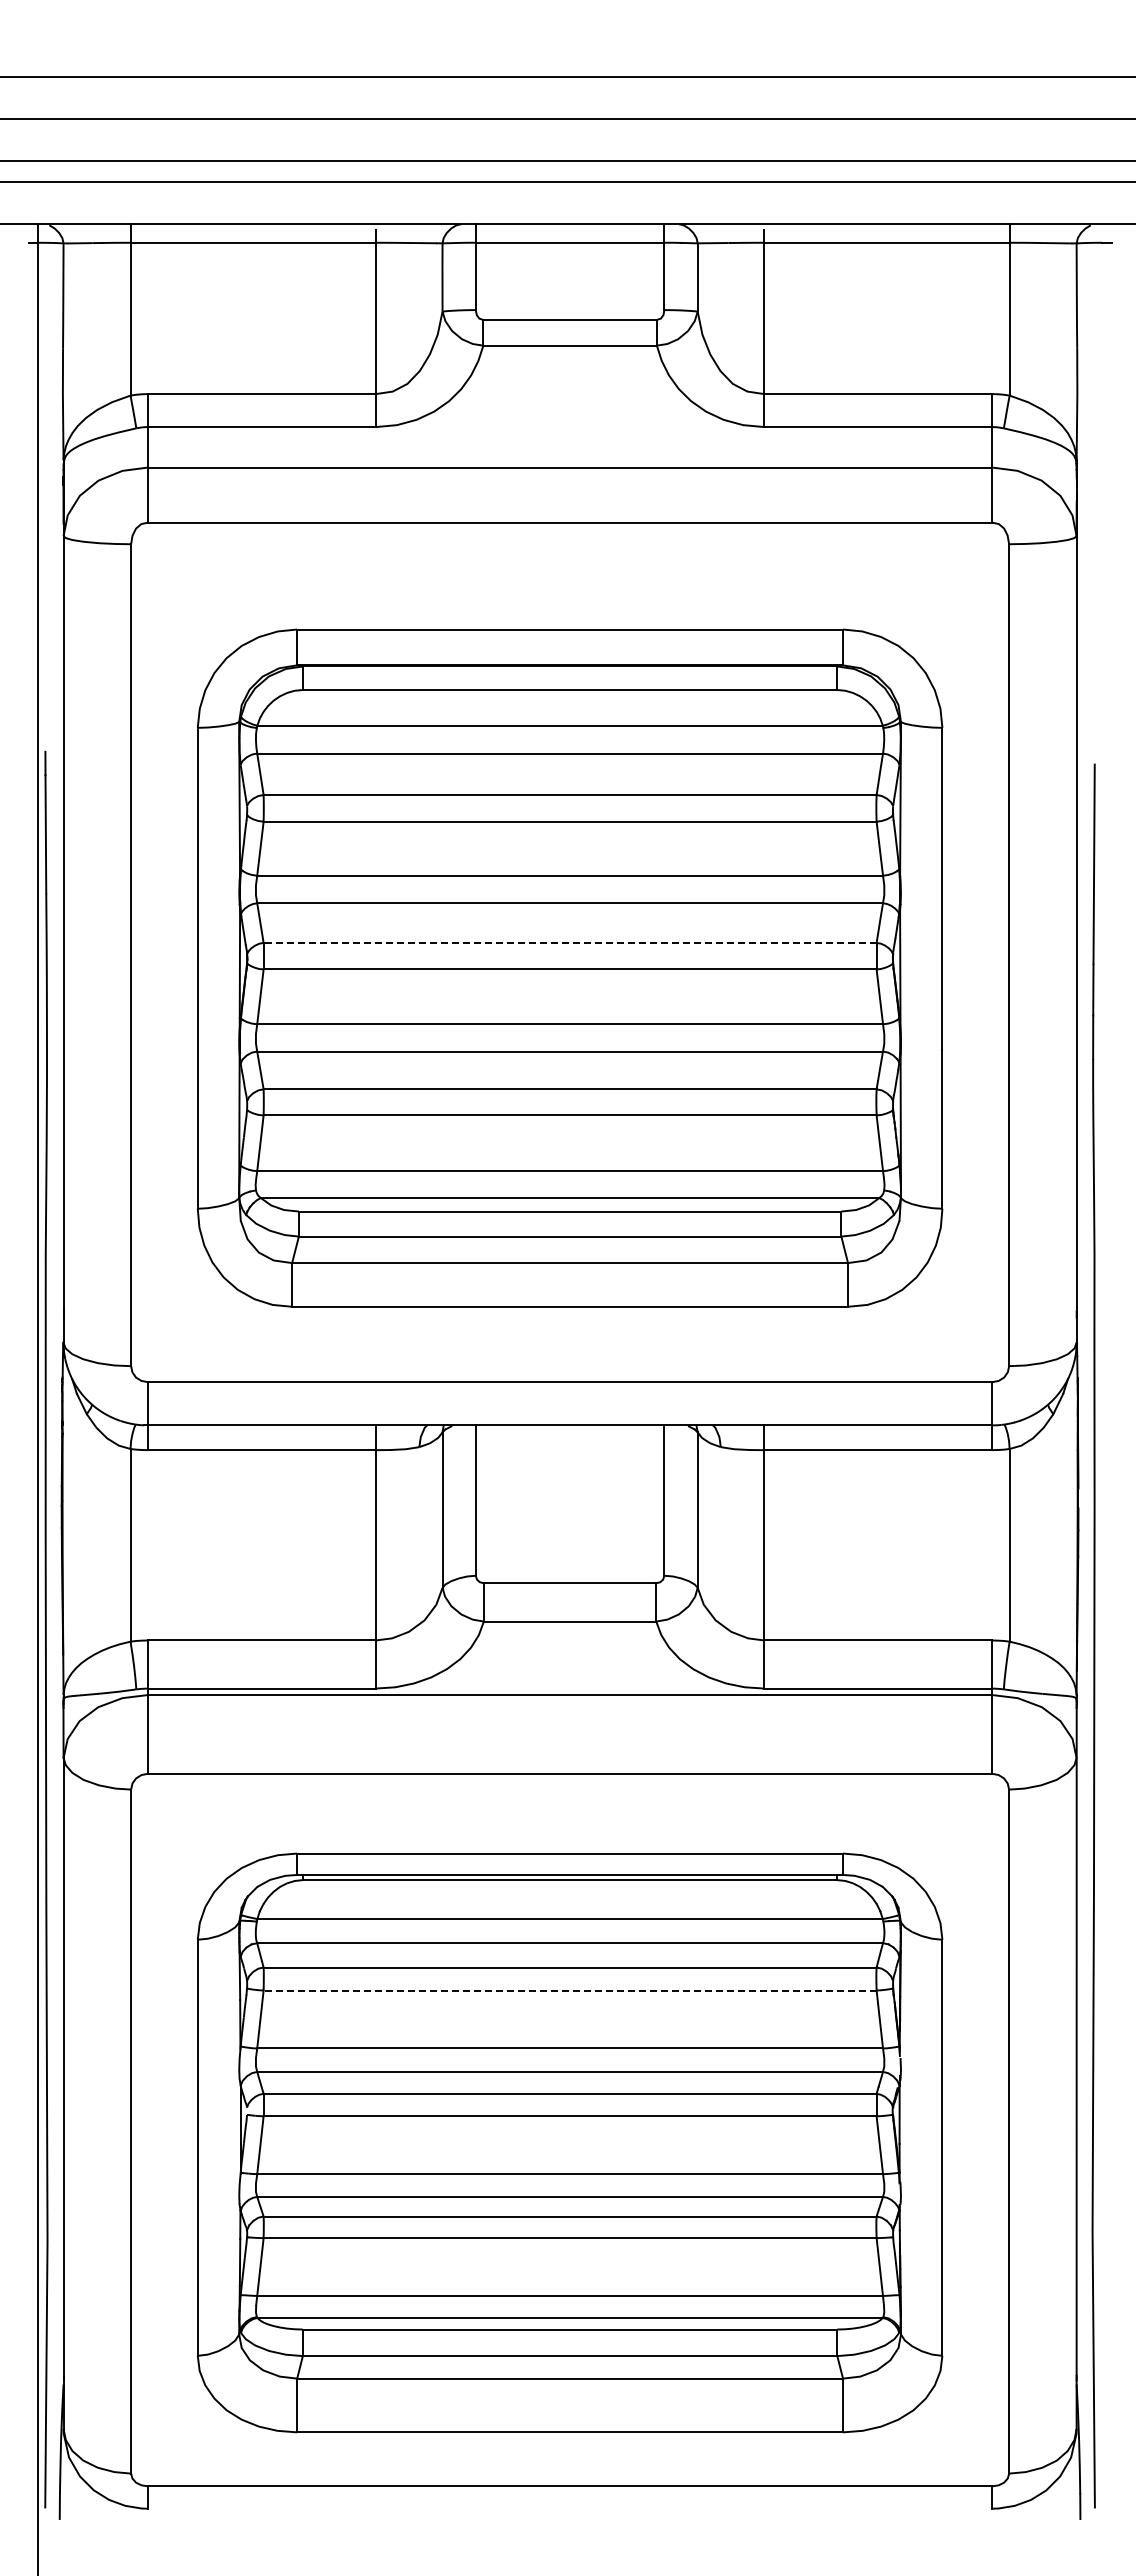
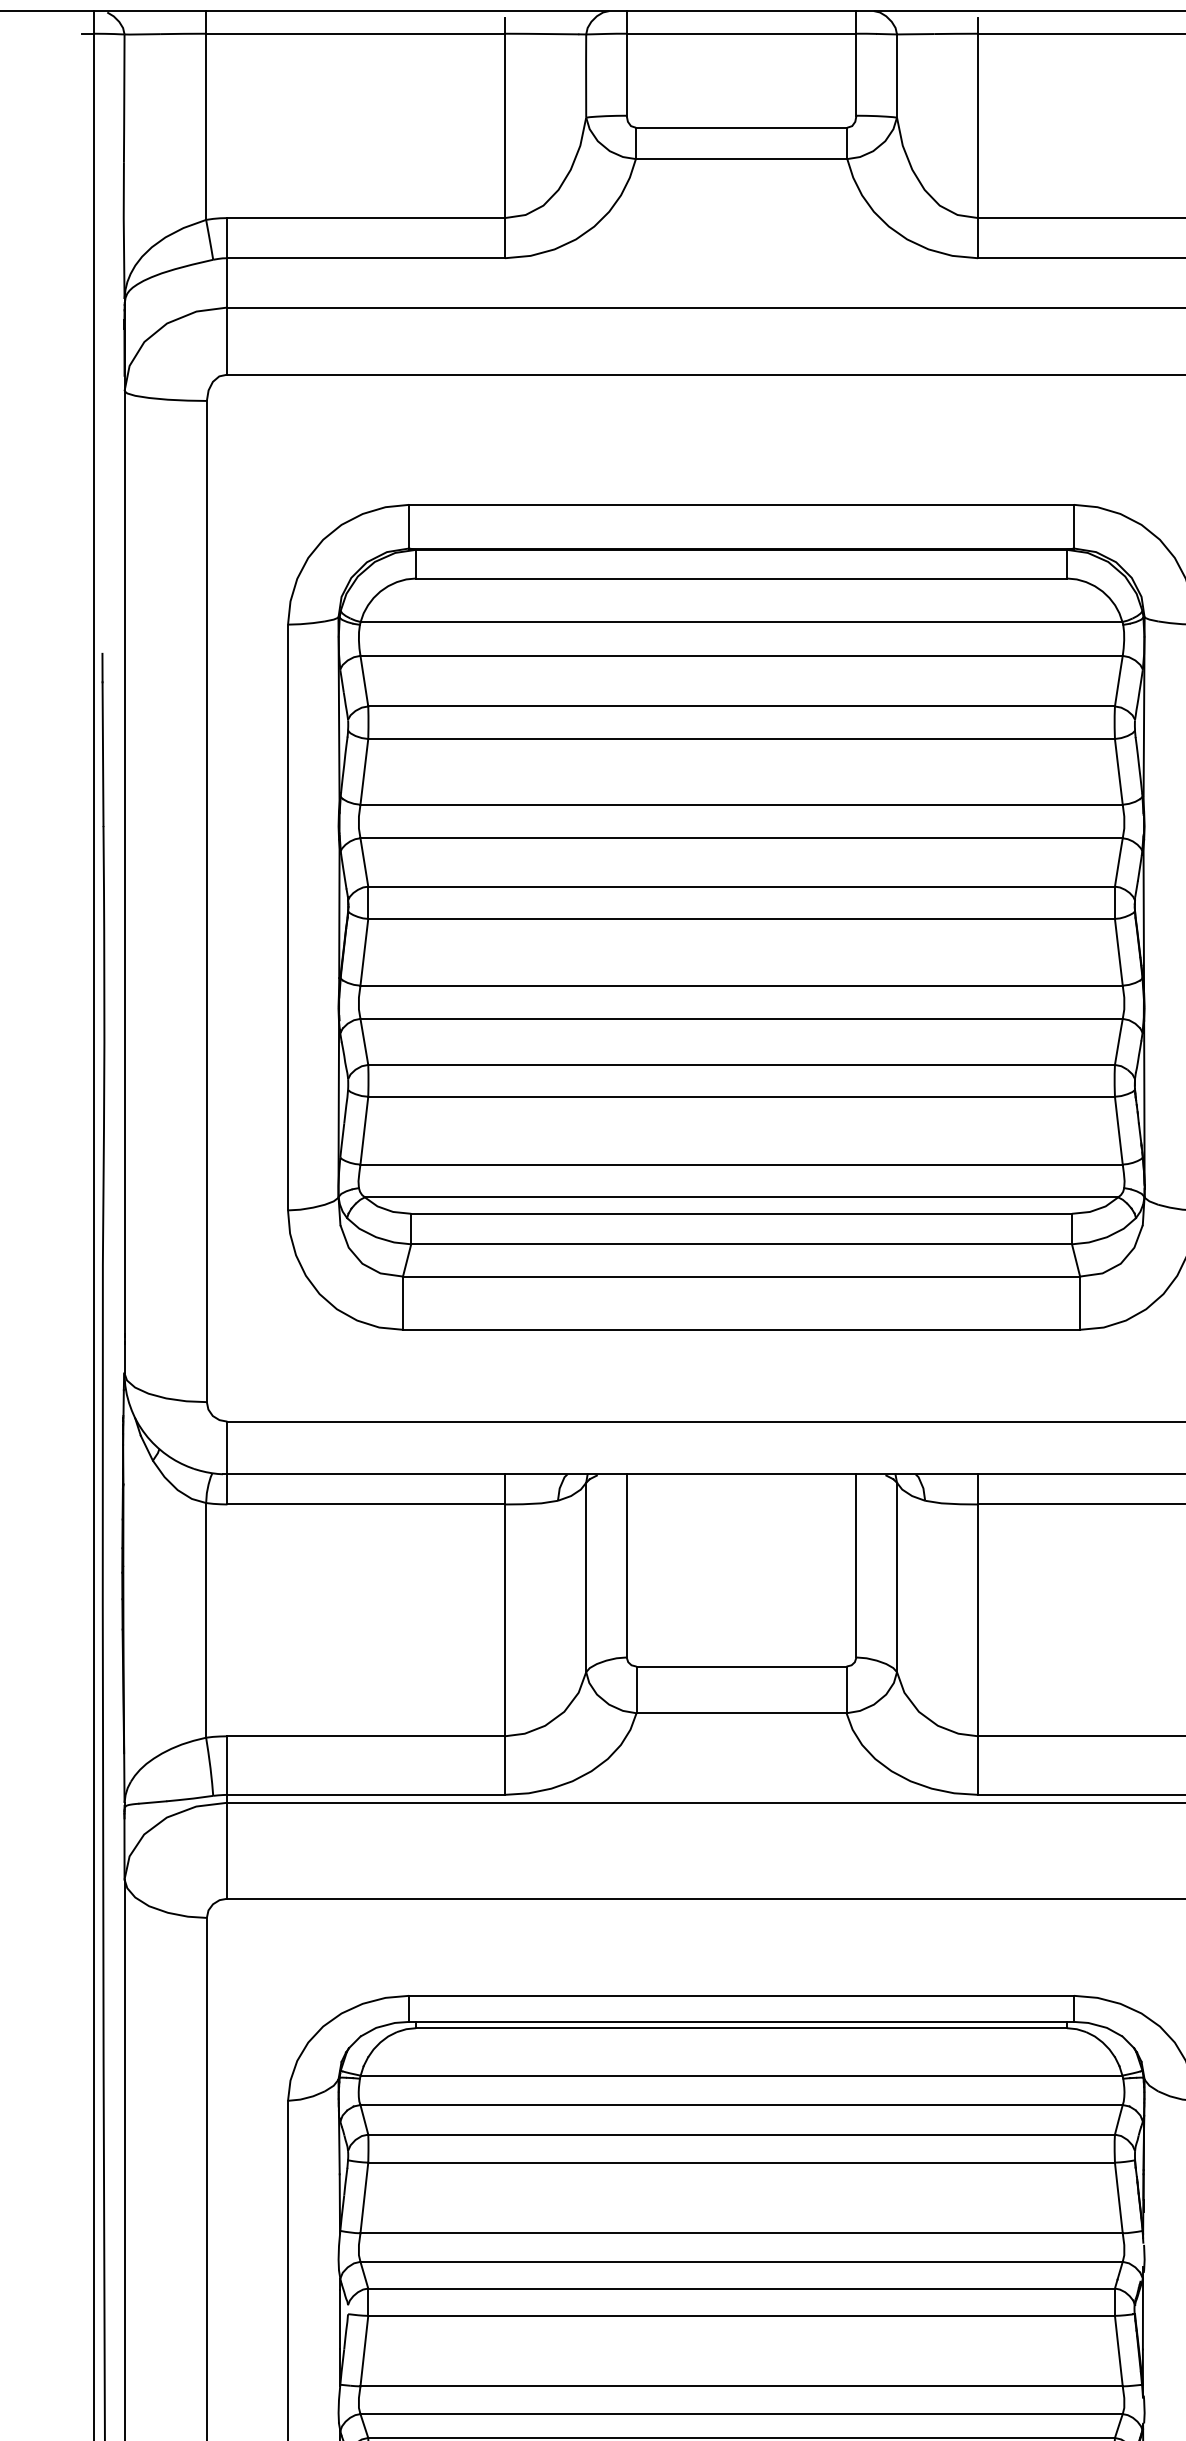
line: (569, 942) -> (740, 886), dashed -> solid
line: (569, 1990) -> (740, 2162), dashed -> solid

